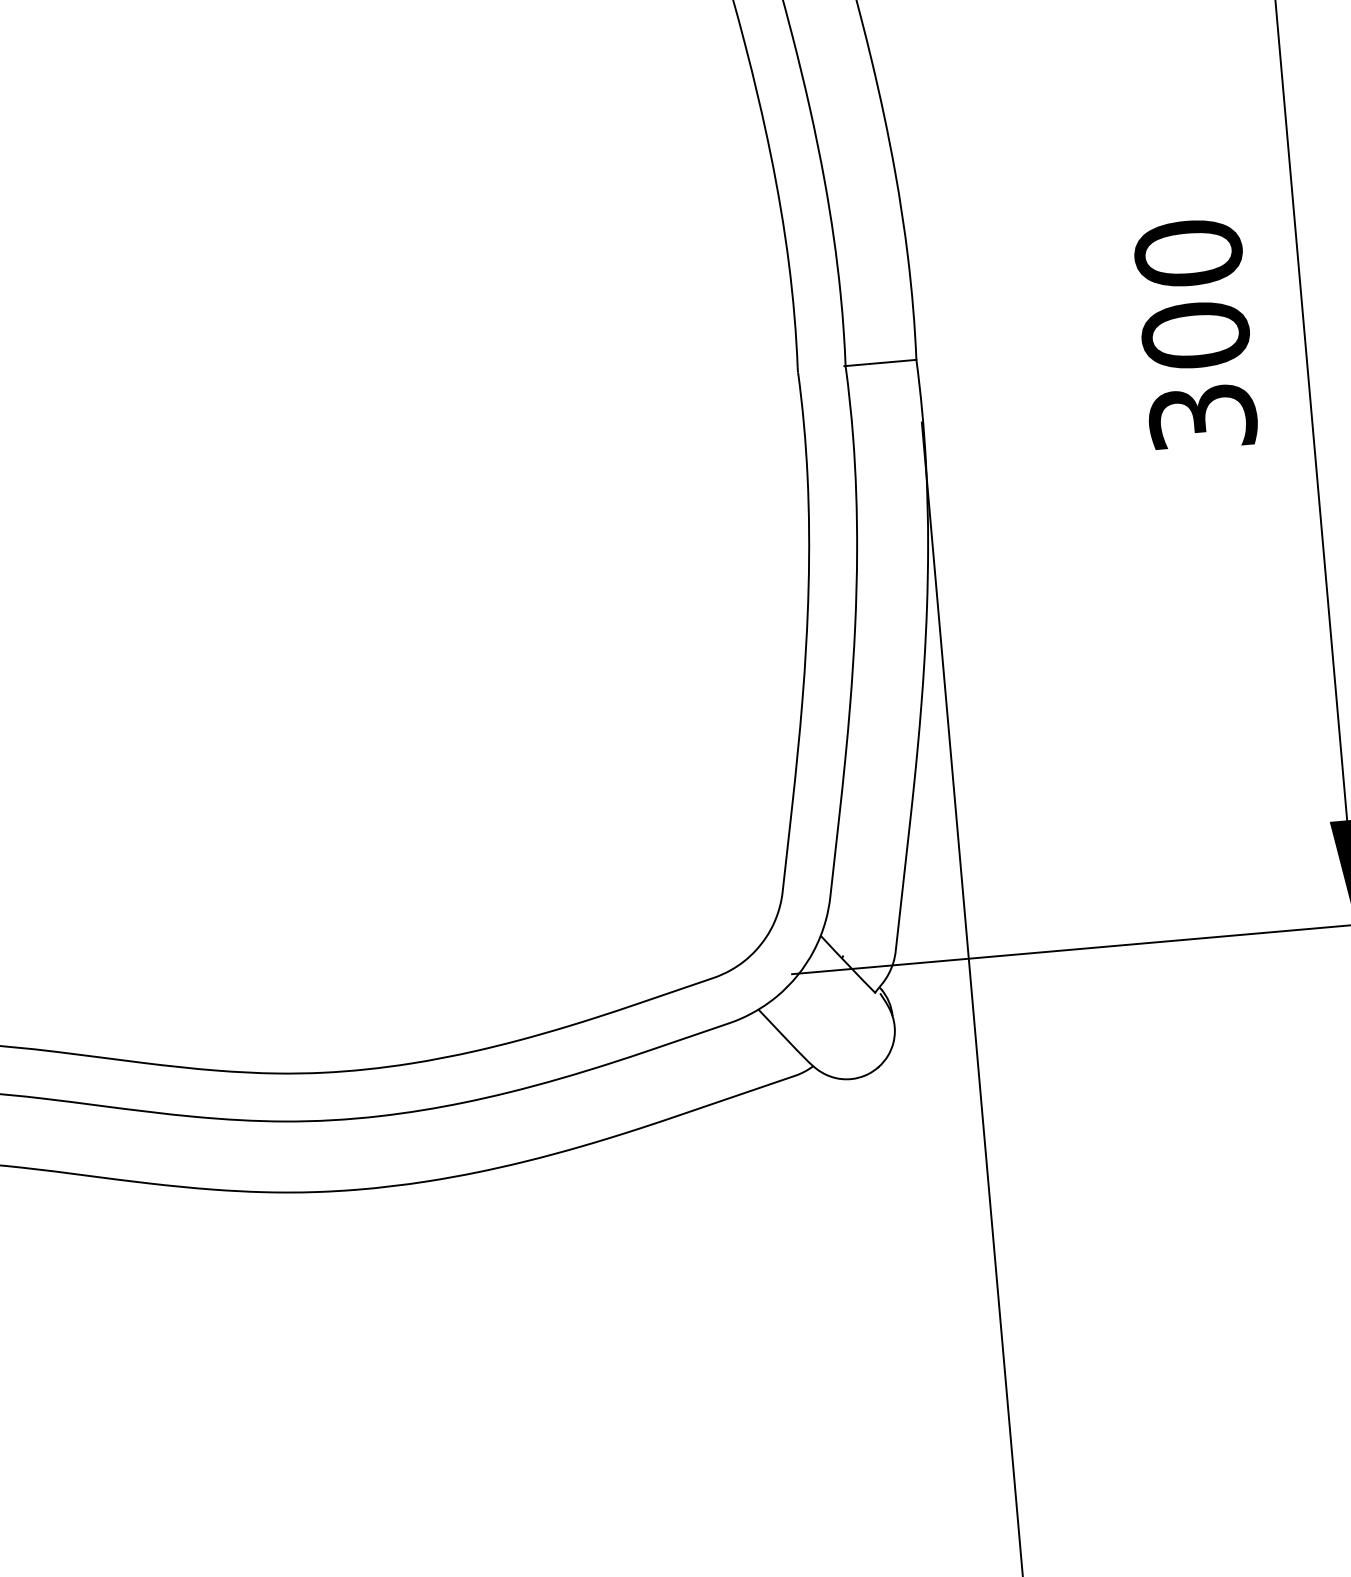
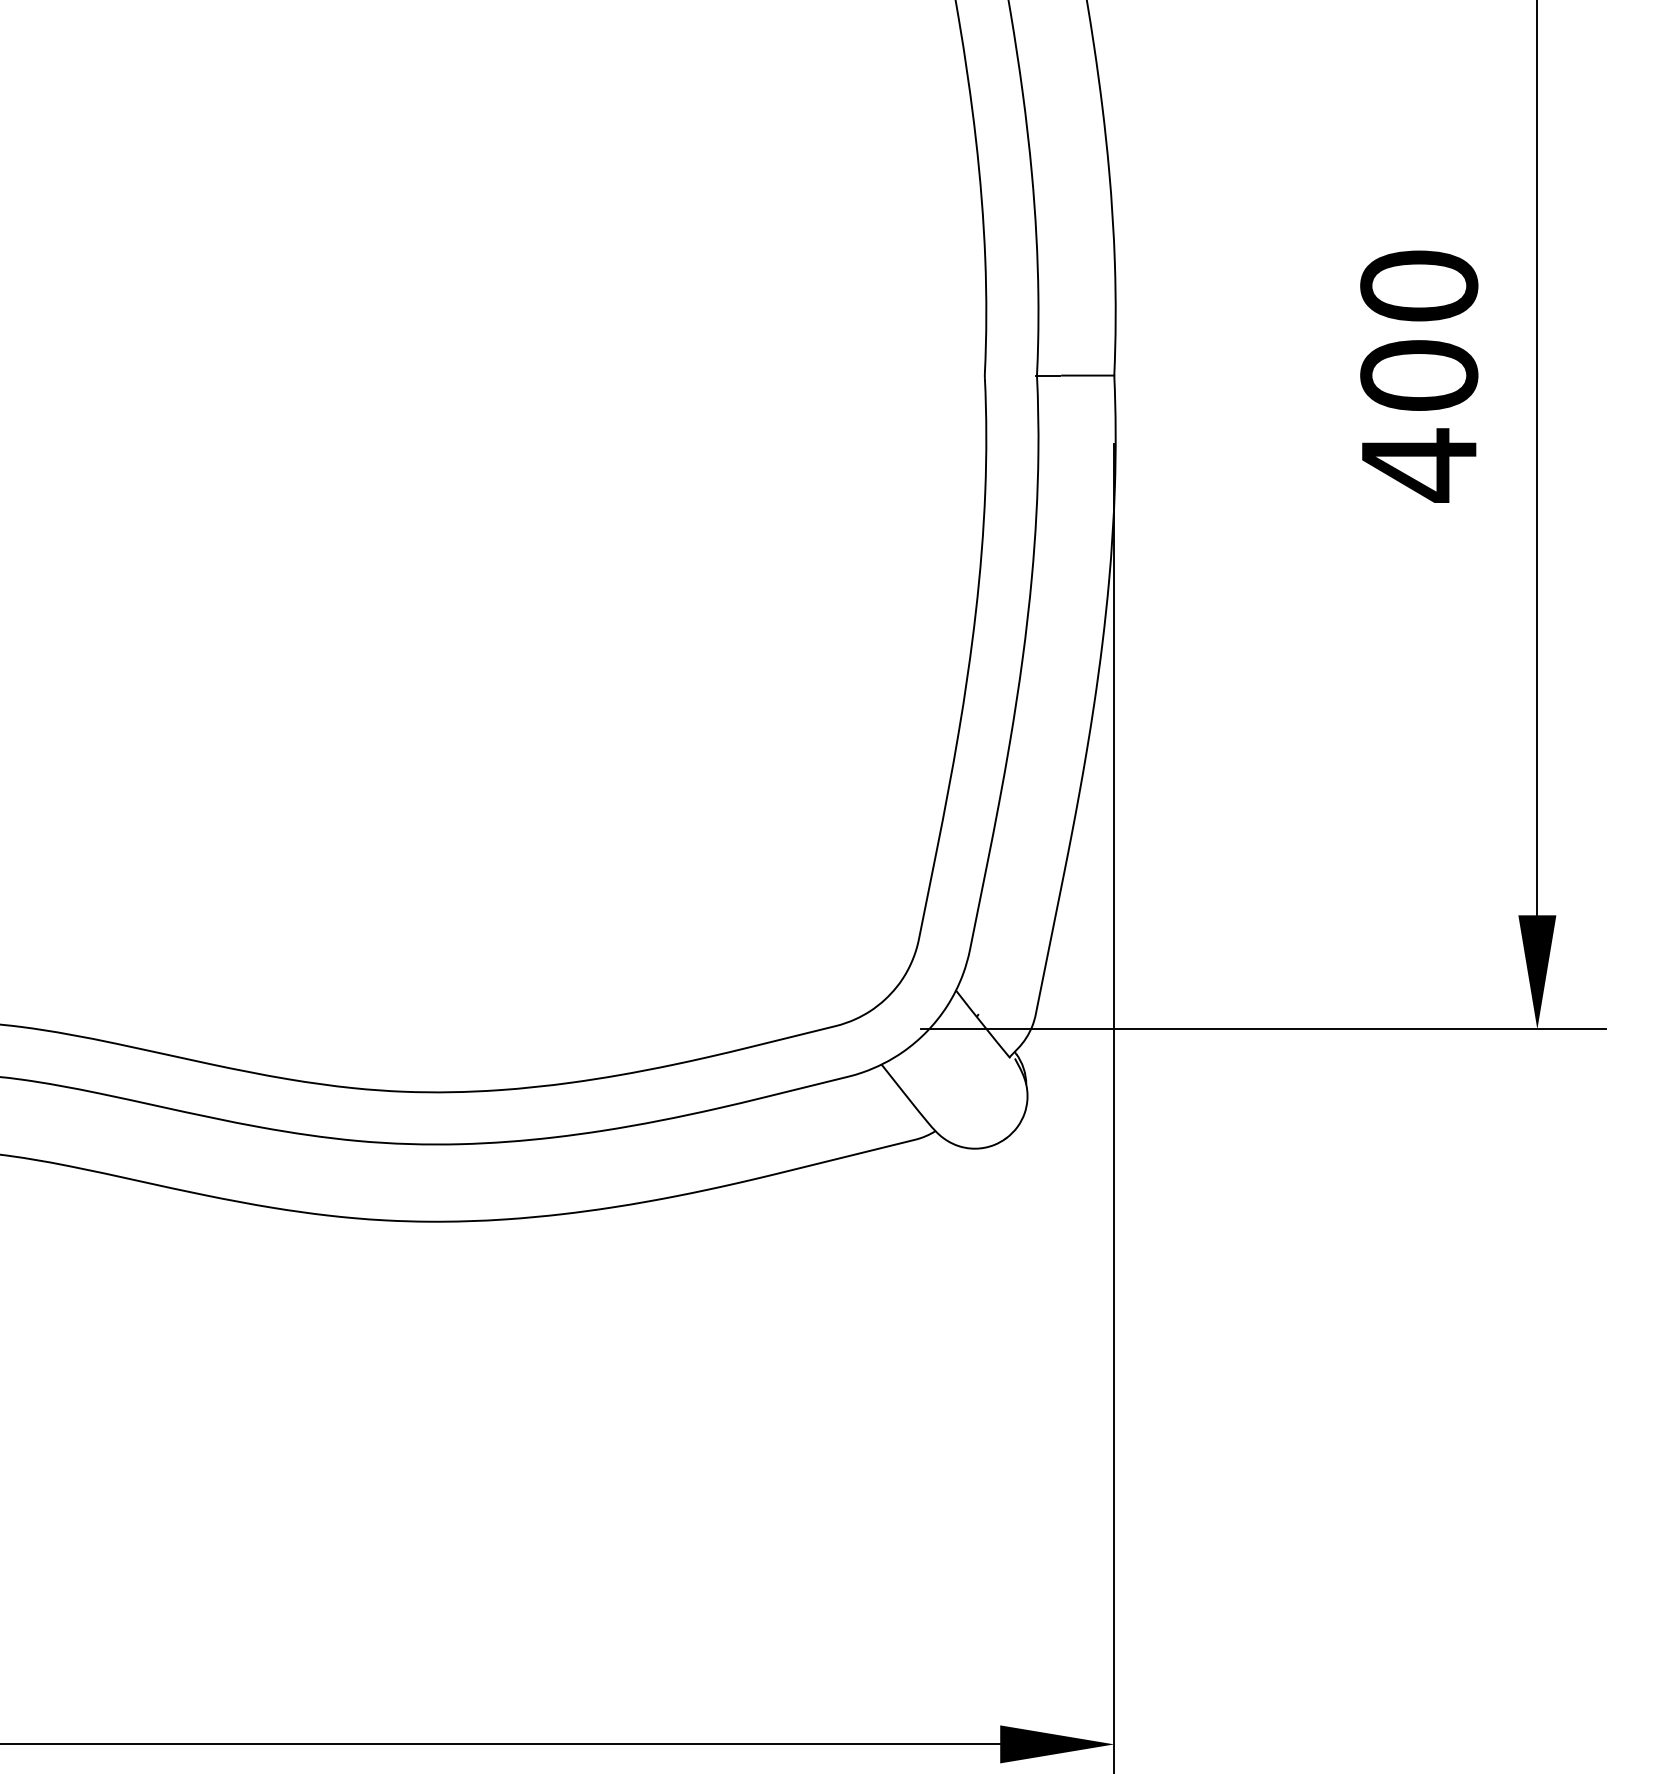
text: (1203, 417) -> (1419, 465), 300 -> 400

